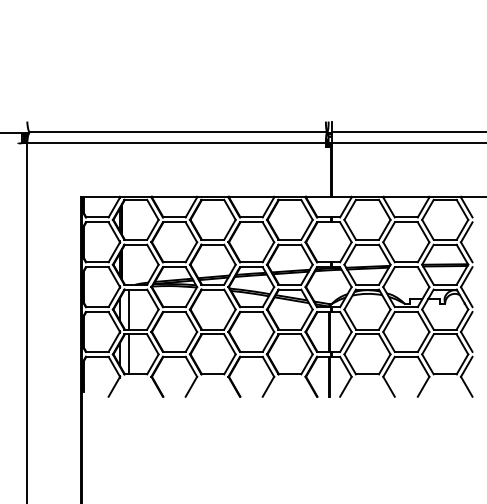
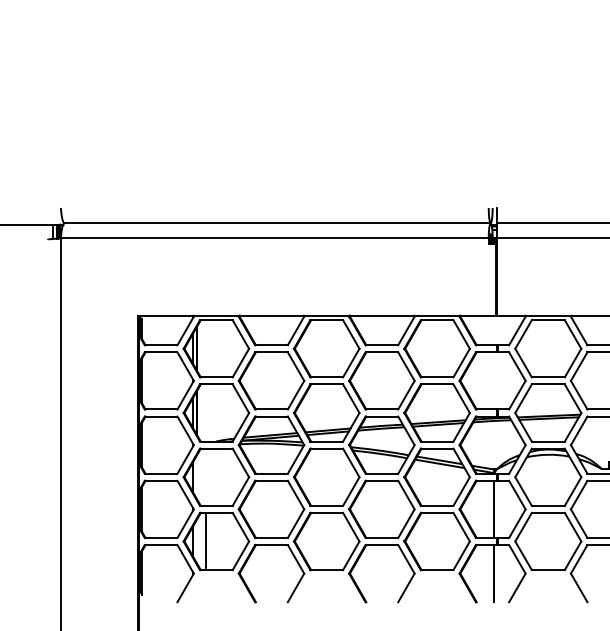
line: (128, 309) -> (205, 477), removed

